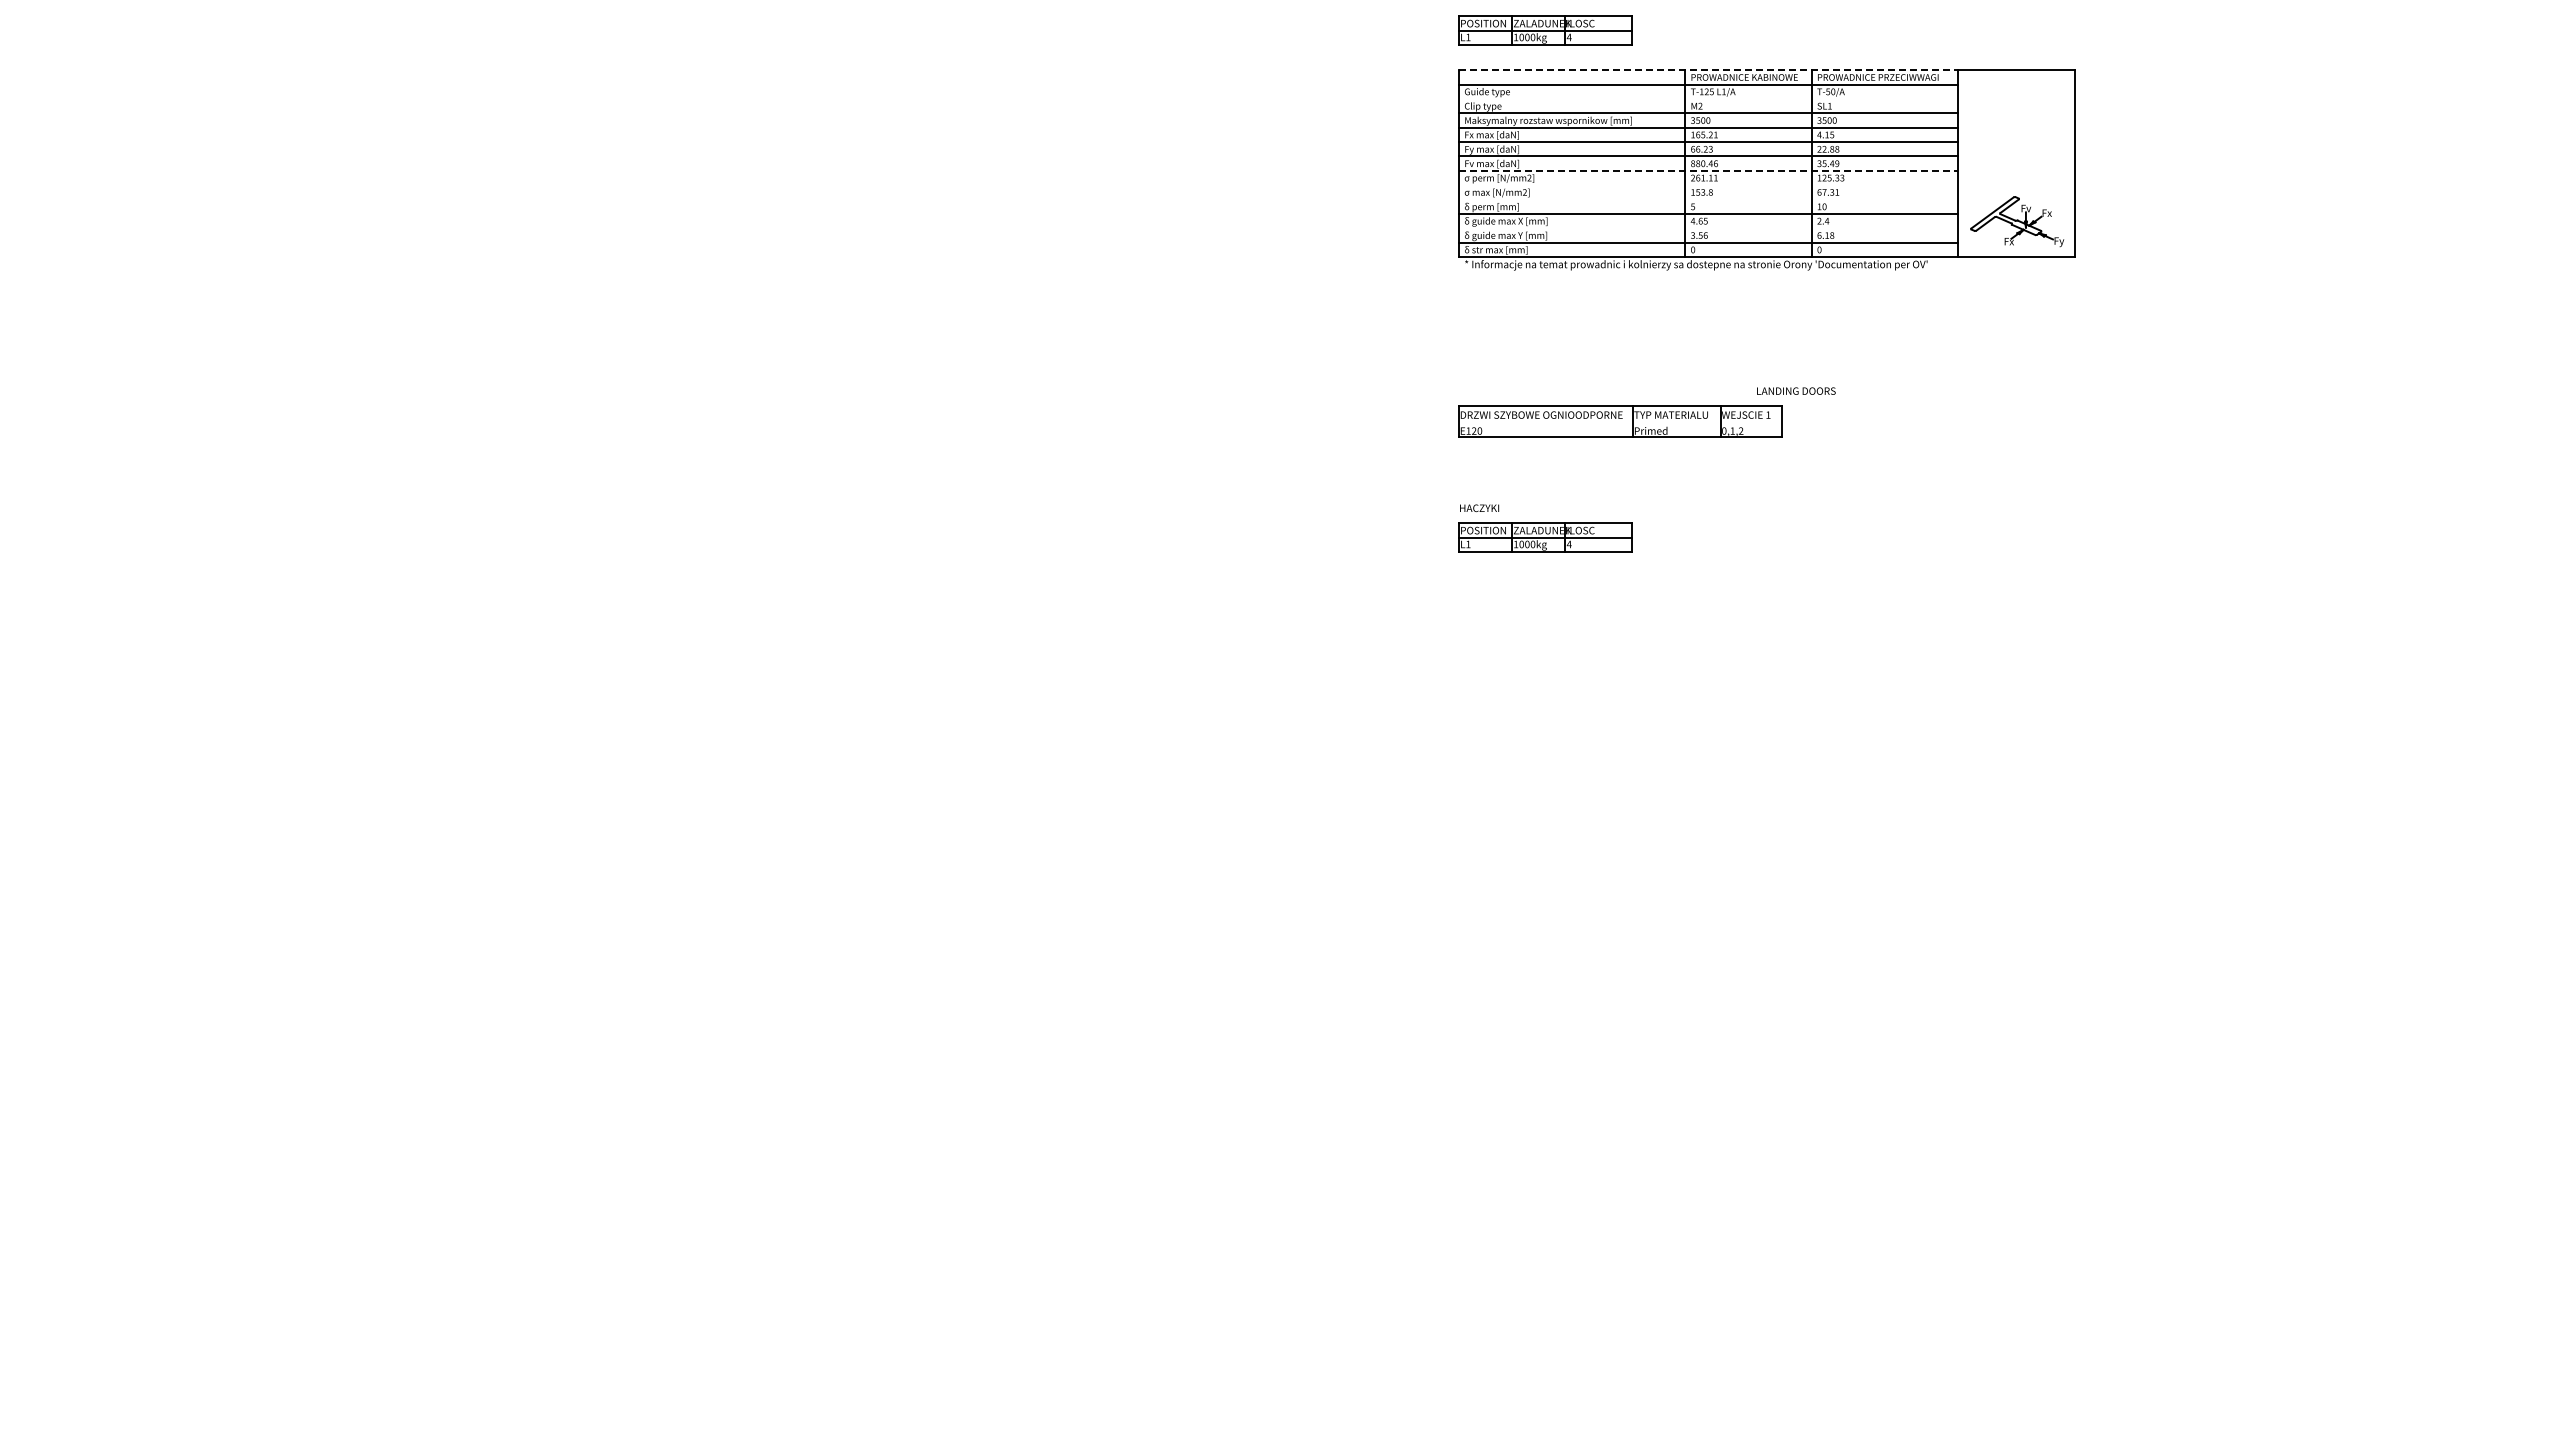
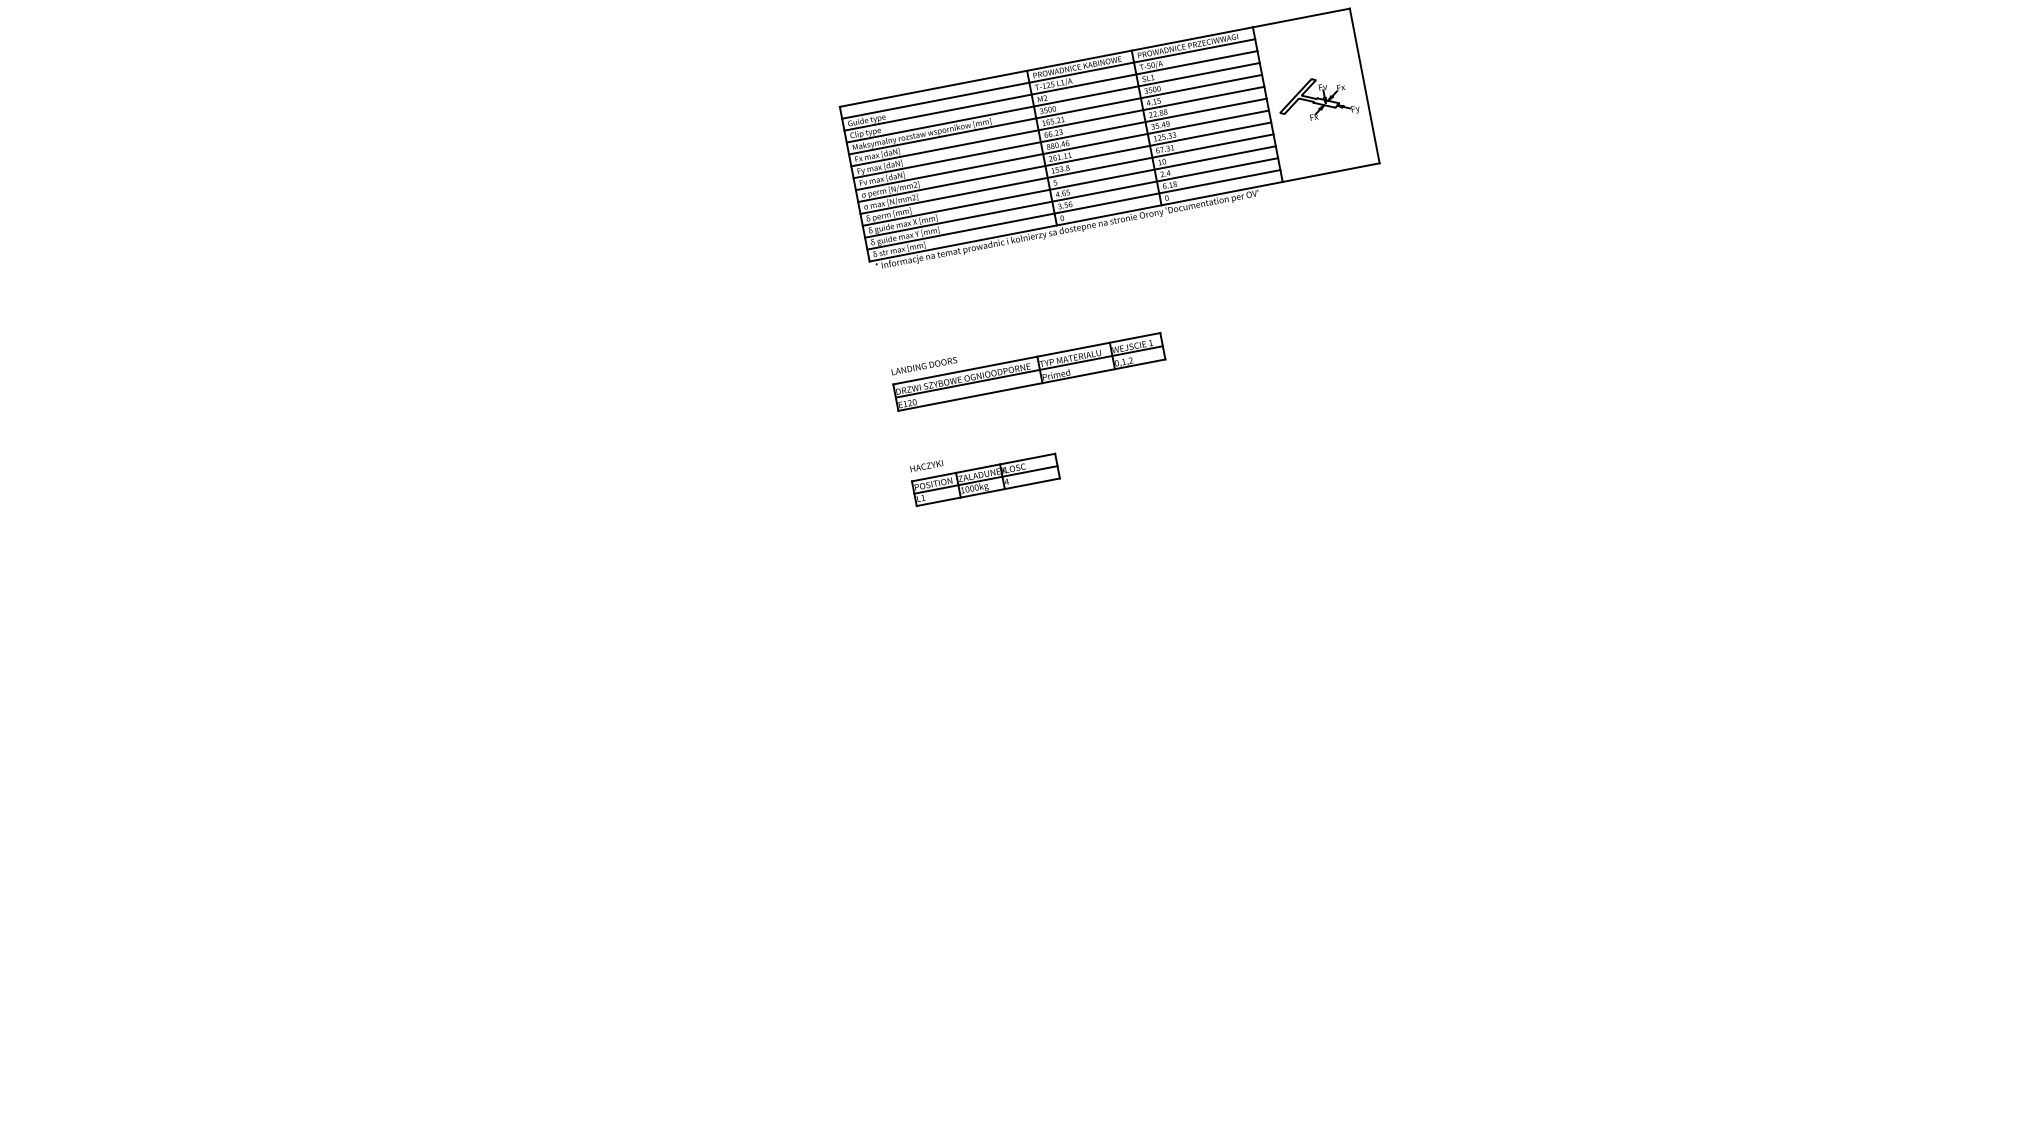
part: (1545, 30) -> (905, 60), removed
line: (1708, 70) -> (1046, 67), dashed -> solid
line: (1708, 98) -> (1050, 90), added
line: (1708, 170) -> (1062, 150), dashed -> solid
line: (1708, 185) -> (1064, 162), added
line: (1708, 199) -> (1066, 174), added
part: (2017, 221) -> (1317, 99), moved
line: (1708, 228) -> (1071, 198), added
text: (1796, 390) -> (924, 365), moved
line: (1620, 421) -> (1029, 371), added

